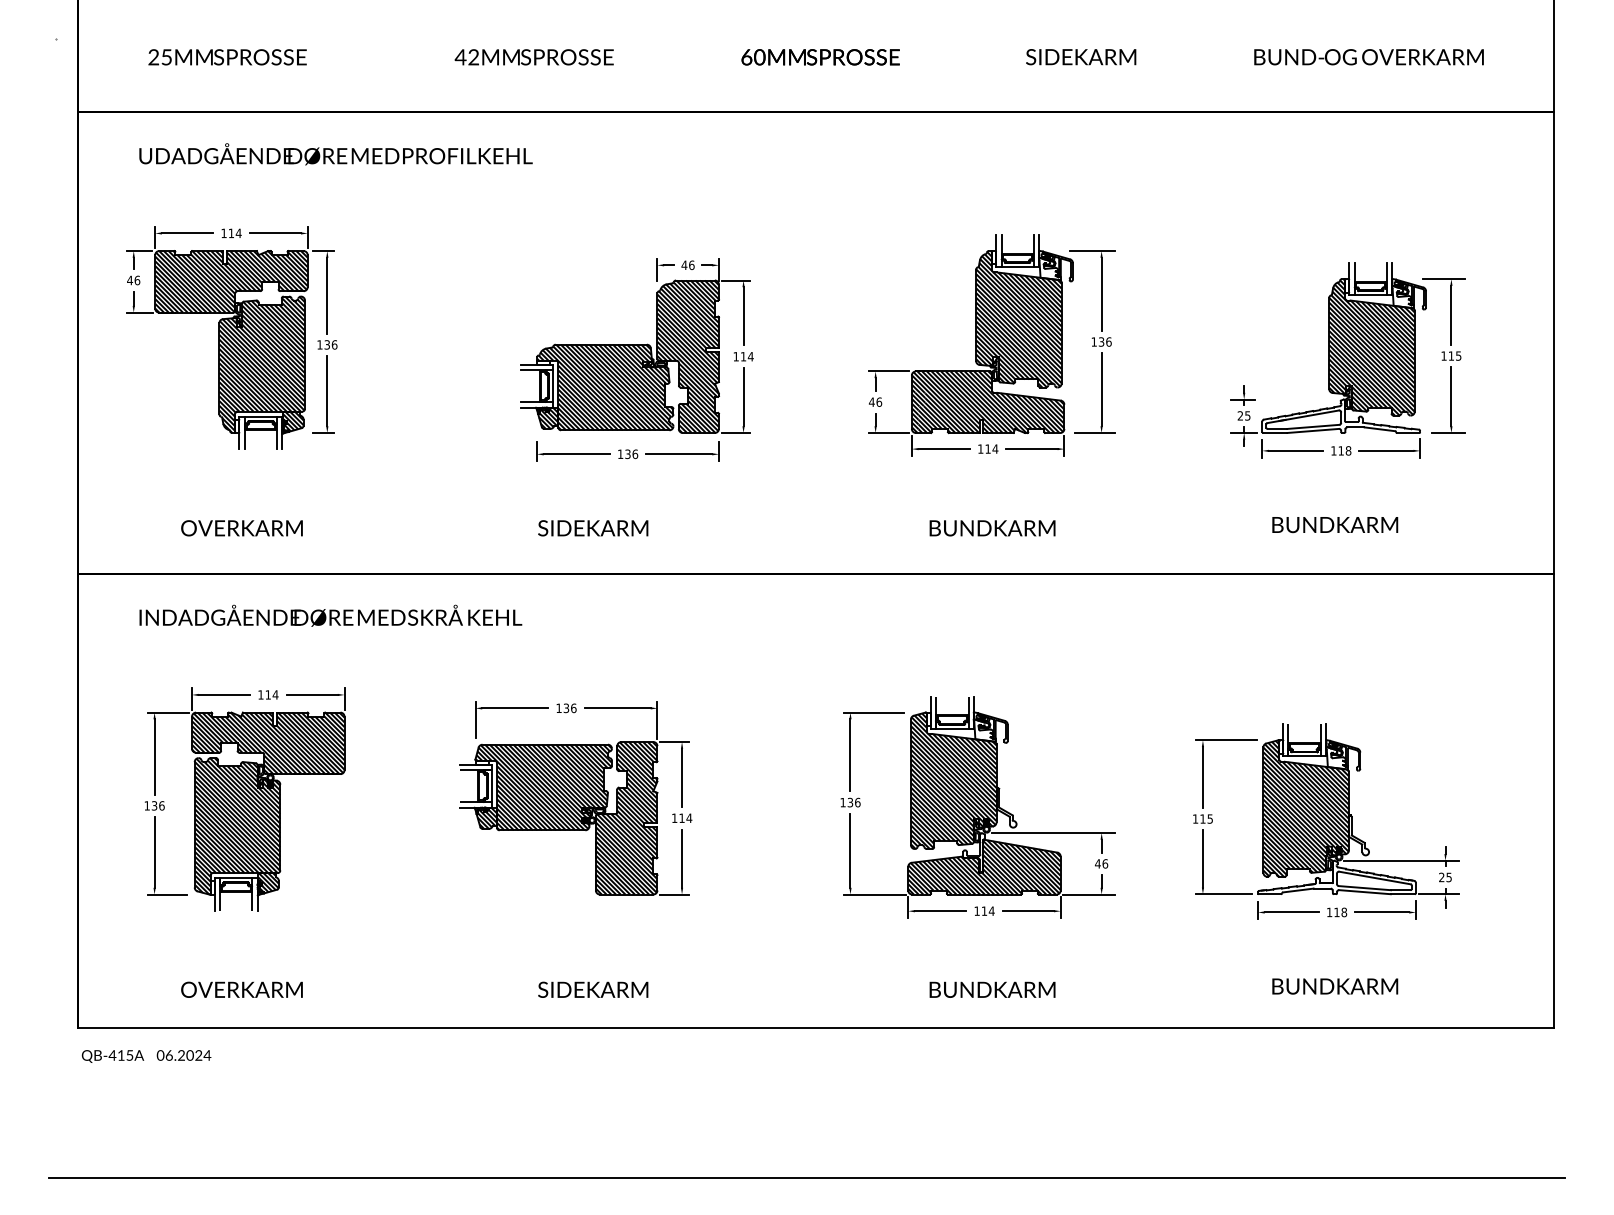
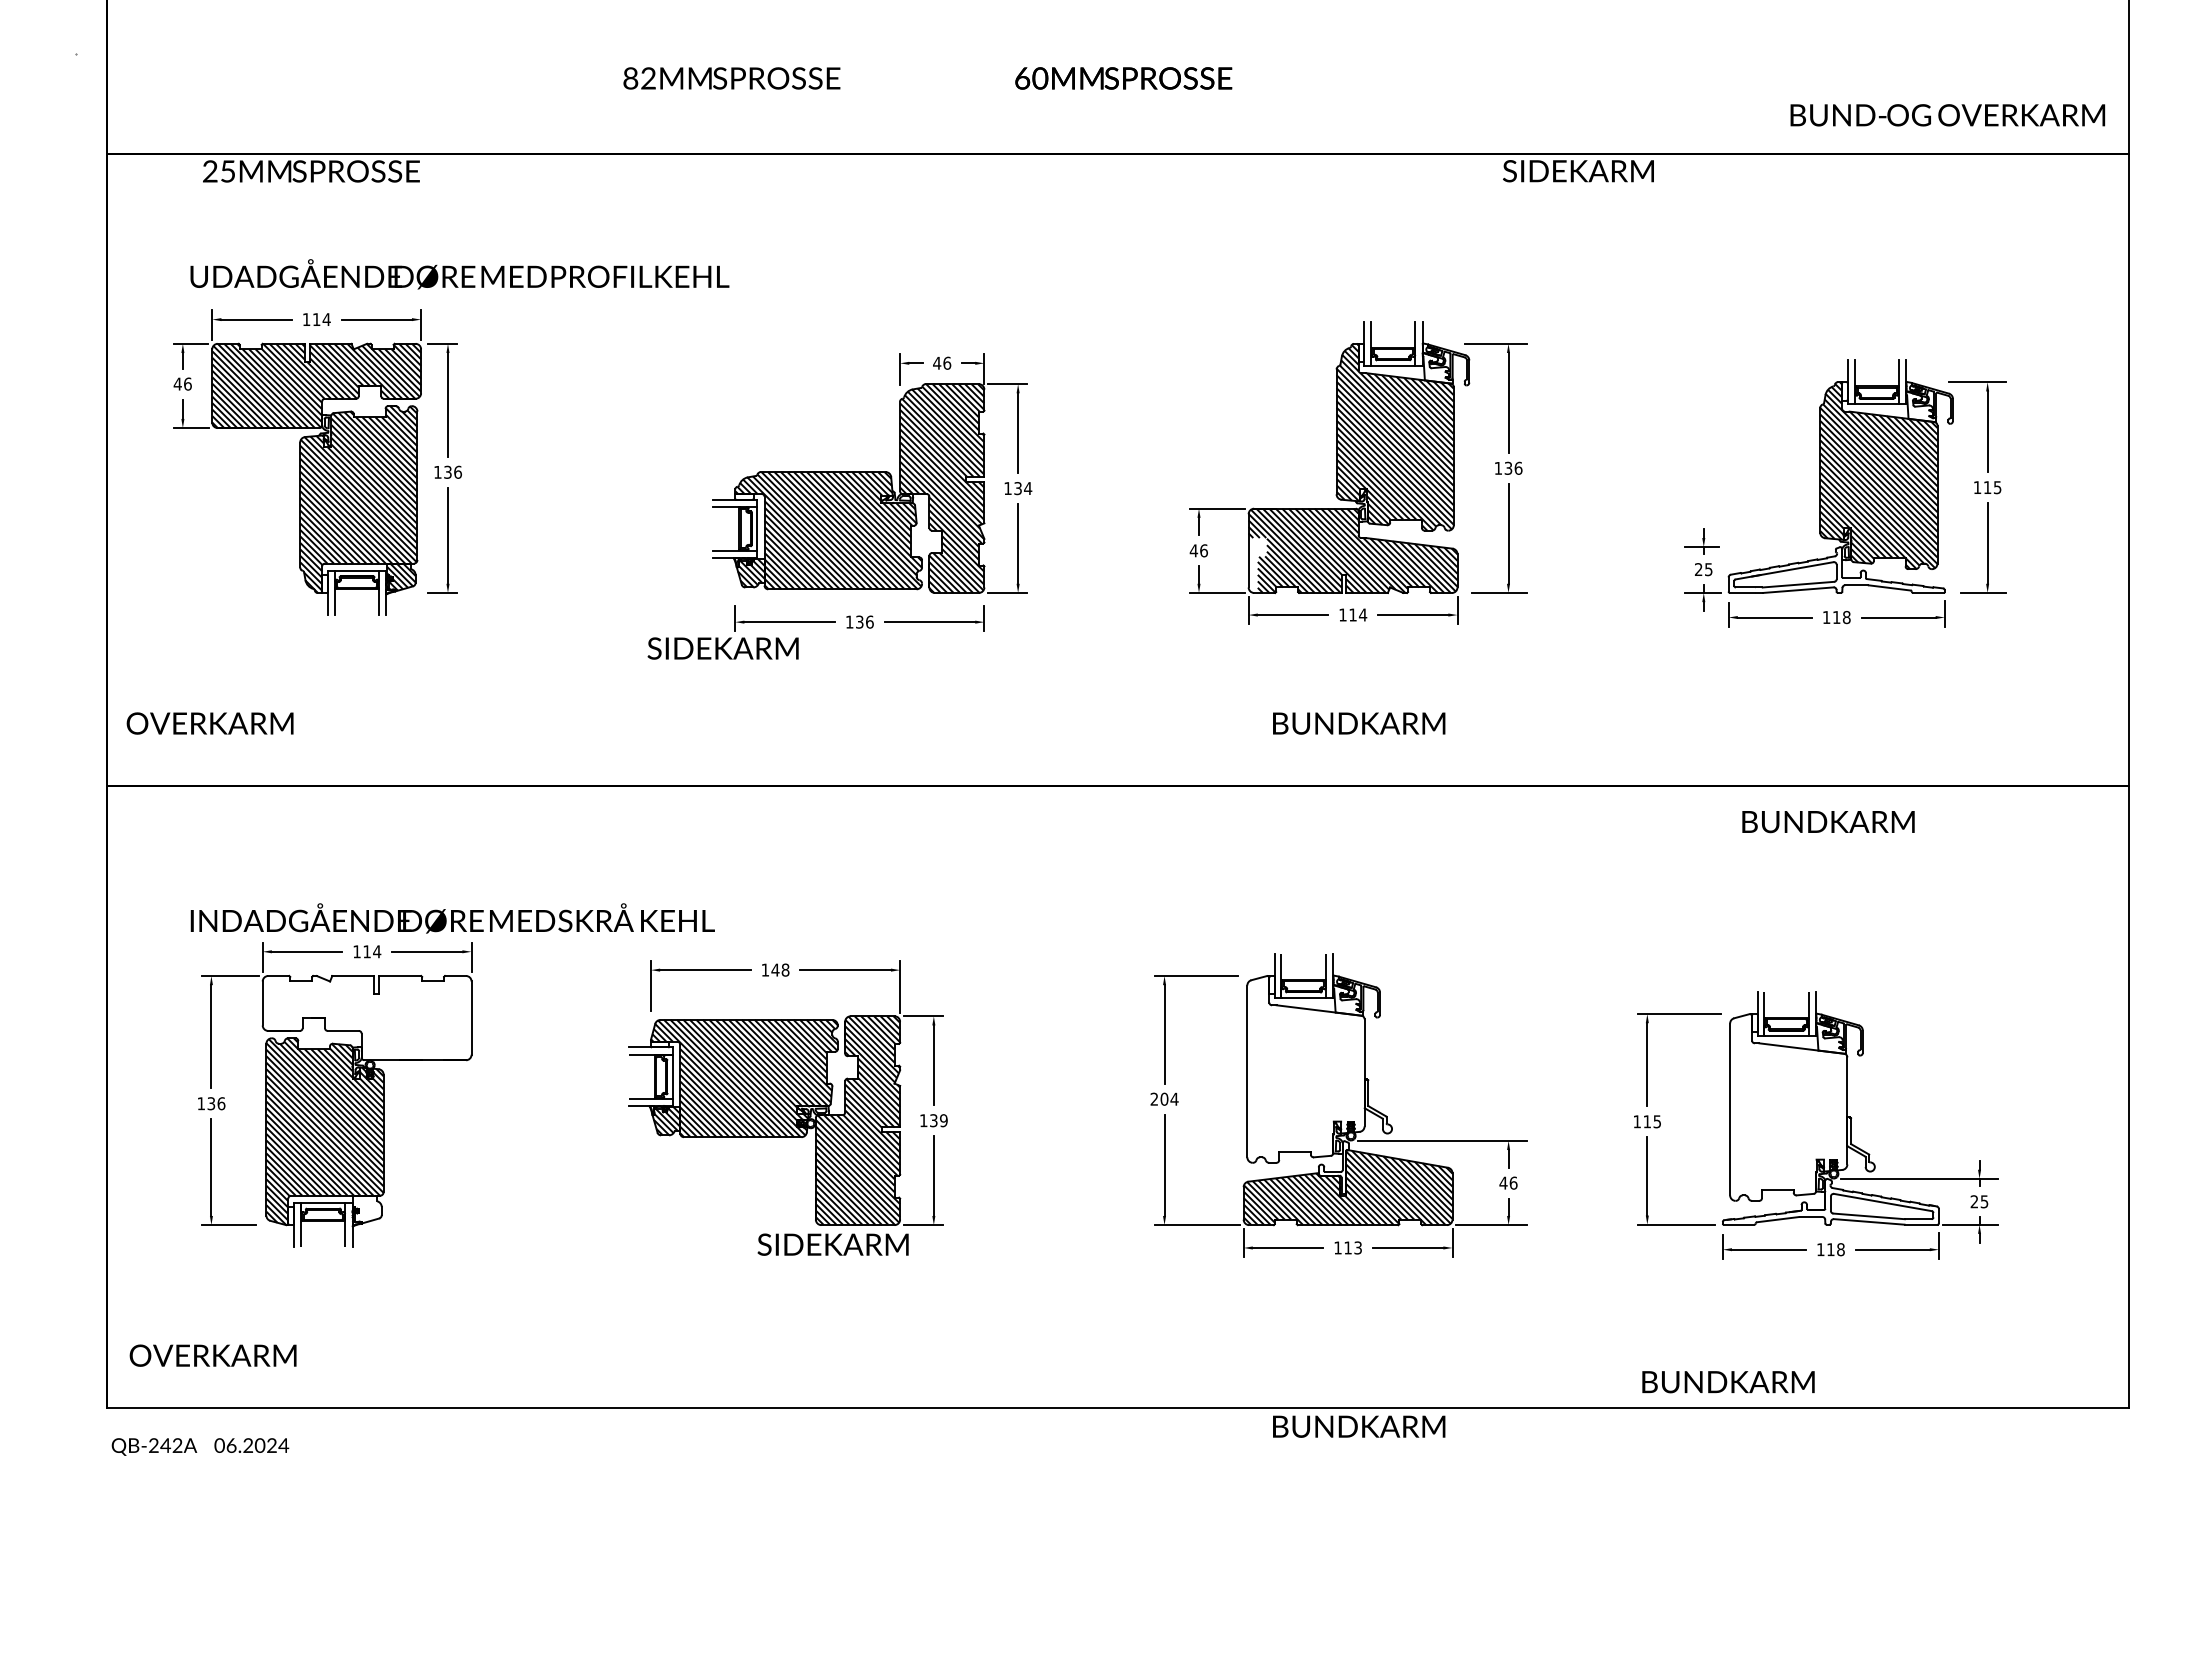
text: (227, 57) -> (311, 171), moved
text: (460, 57) -> (630, 78), 42MM -> 82MM
text: (1081, 57) -> (1578, 171), moved
text: (1368, 57) -> (1947, 115), moved
text: (335, 154) -> (459, 274), moved
text: (743, 356) -> (1017, 488), 114 -> 134
hatch: (918, 412) -> (1257, 565), removed
text: (1335, 525) -> (1828, 822), moved
text: (241, 528) -> (209, 723), moved
text: (592, 528) -> (722, 648), moved
text: (330, 615) -> (452, 918), moved
text: (570, 707) -> (780, 969), 136 -> 148
hatch: (267, 742) -> (366, 1017), removed
hatch: (953, 780) -> (1305, 1069), removed
text: (850, 802) -> (1164, 1098), 136 -> 204
hatch: (1306, 808) -> (1788, 1107), removed
text: (685, 818) -> (938, 1120), 114 -> 139
hatch: (268, 883) -> (367, 1209), removed
text: (992, 910) -> (1358, 1247), 114 -> 113
text: (1335, 986) -> (1728, 1382), moved
text: (241, 989) -> (212, 1355), moved
text: (592, 989) -> (832, 1244), moved
text: (992, 989) -> (1359, 1426), moved
text: (121, 1055) -> (165, 1445), QB-415A -> QB-242A
line: (806, 1178) -> (1104, 1613), removed

